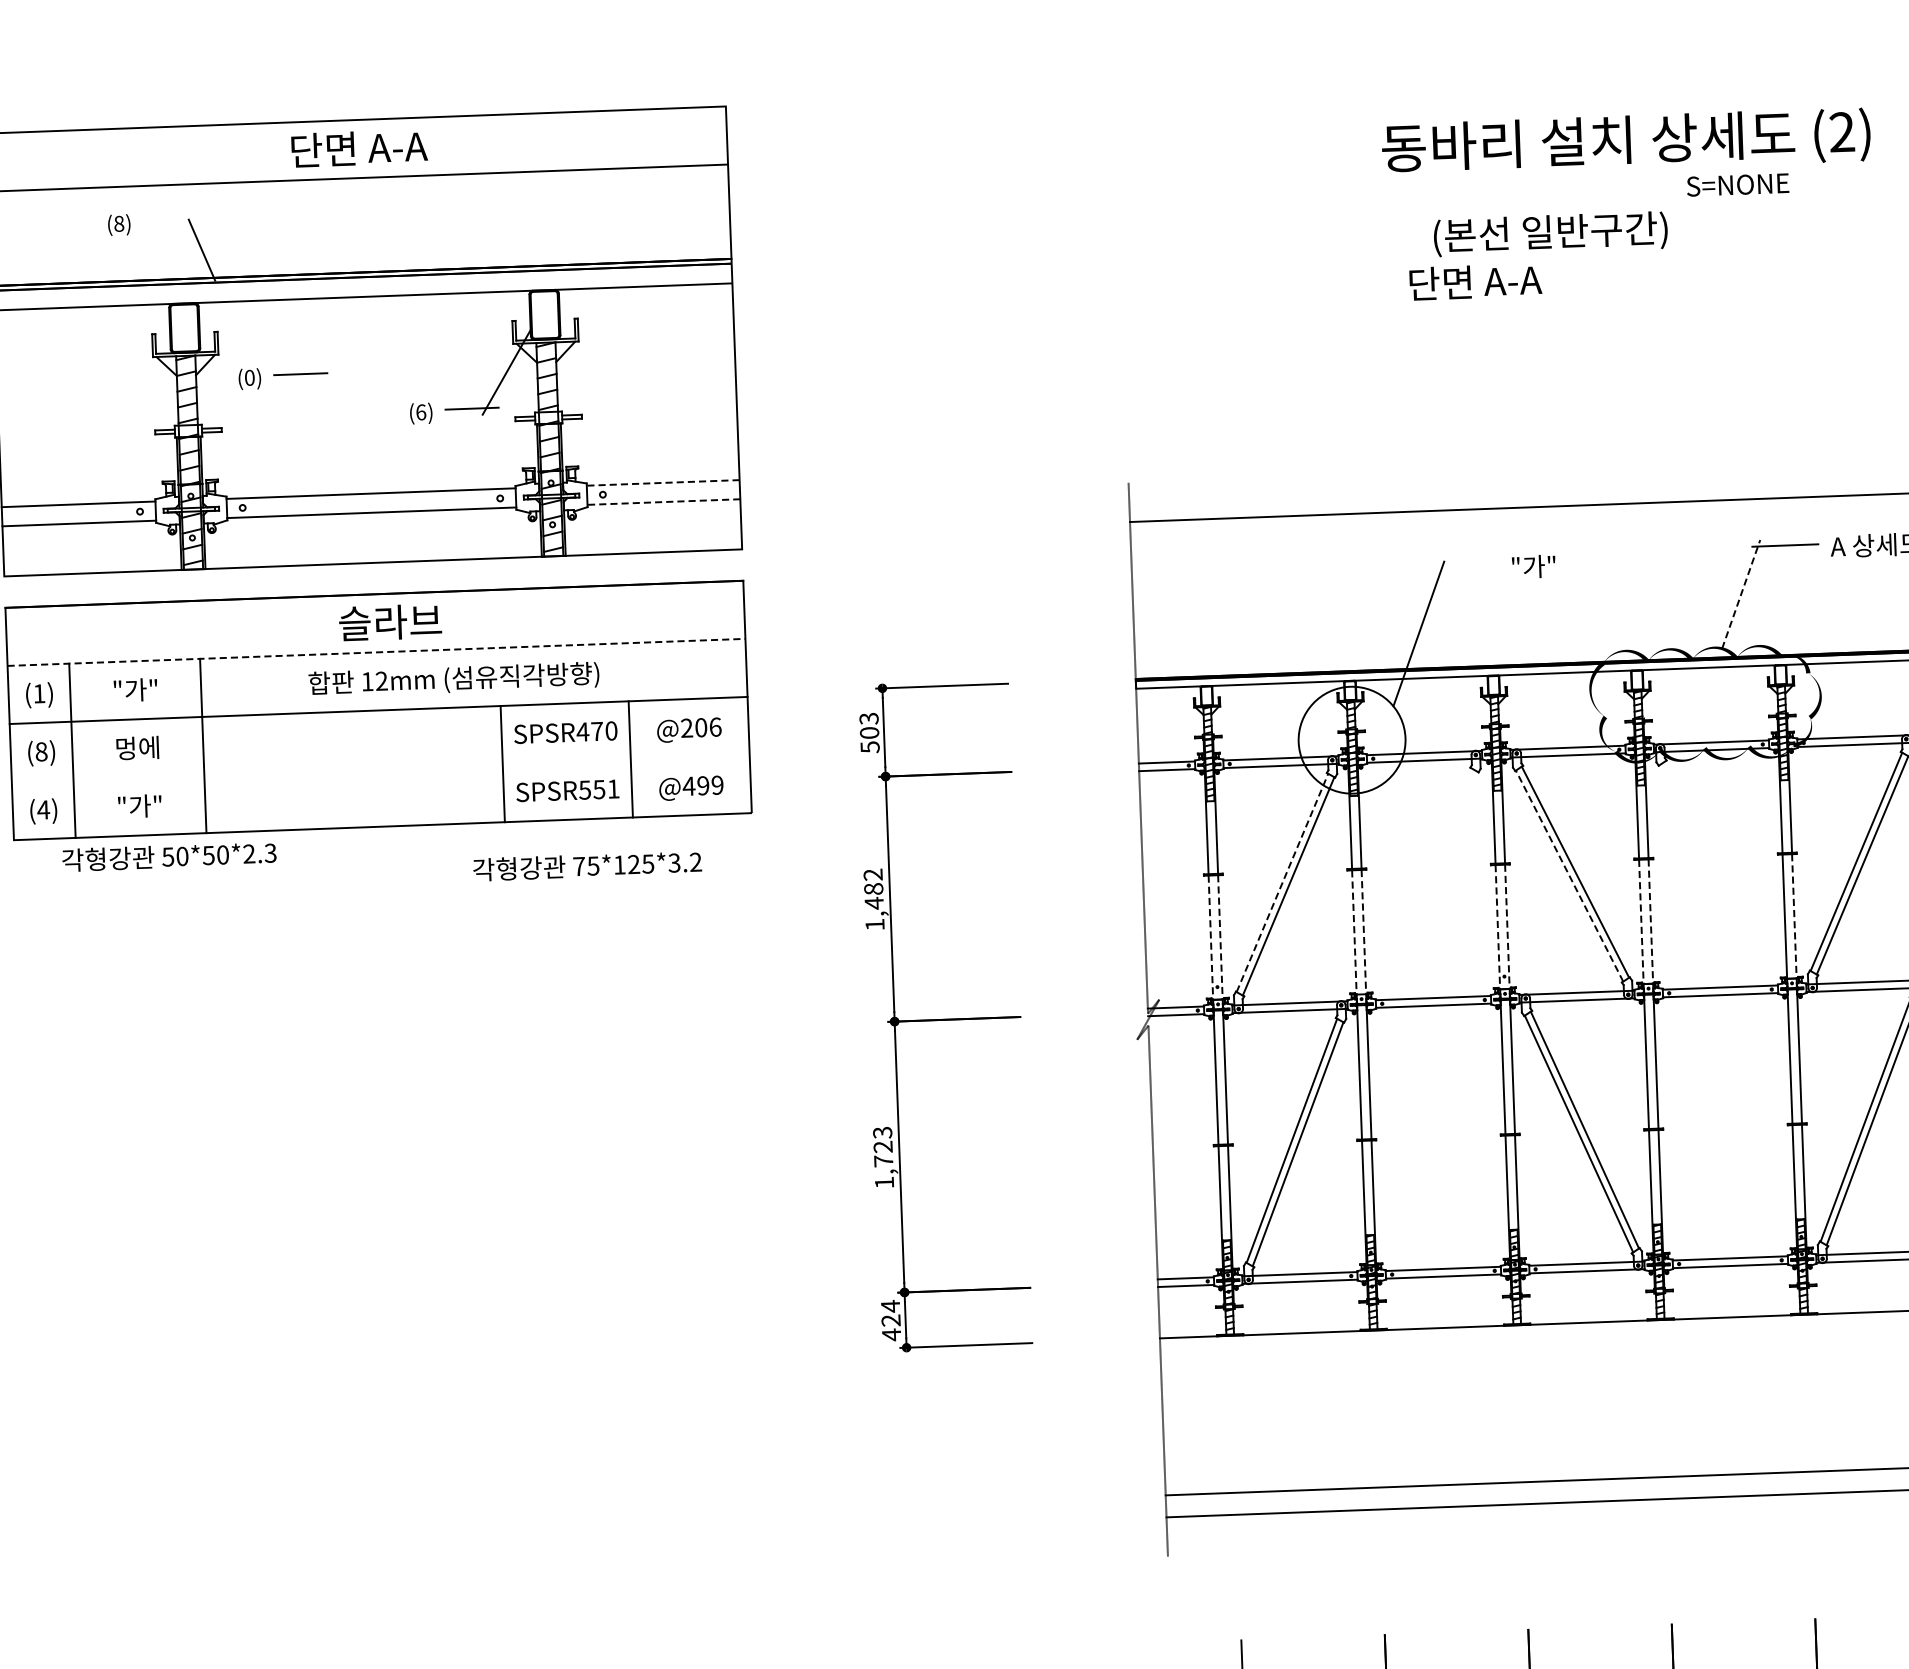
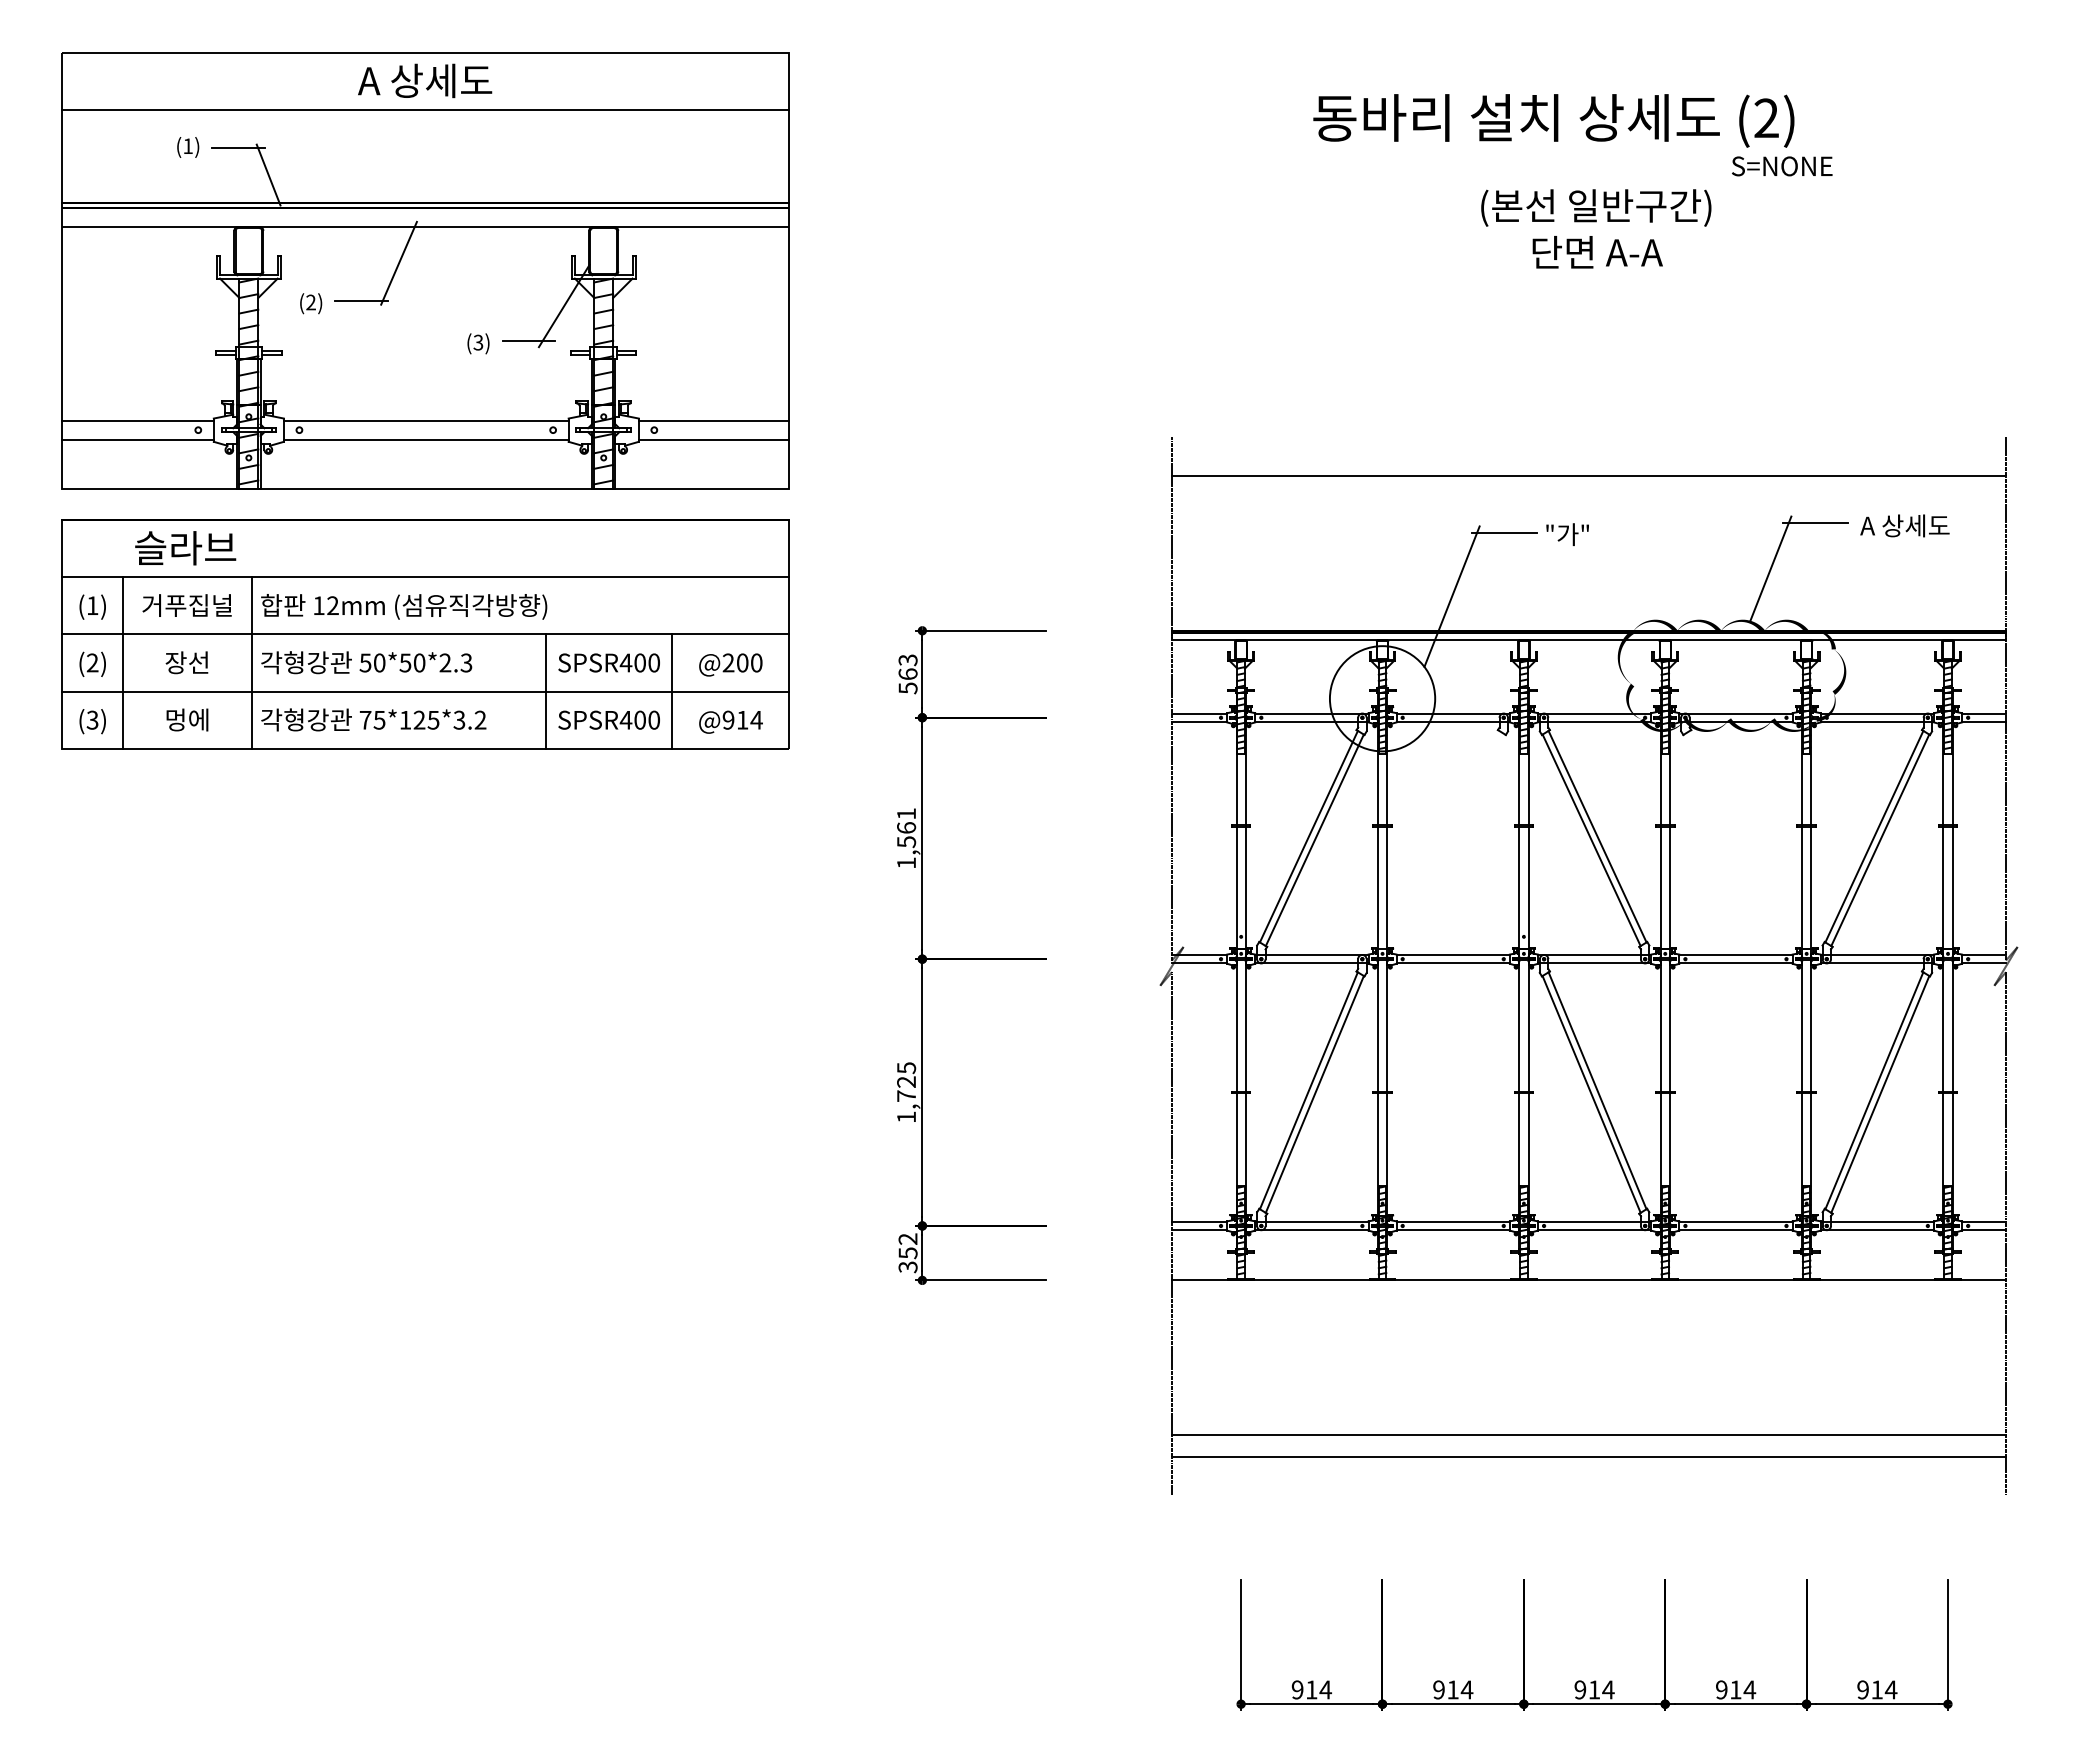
text: (1625, 142) -> (1553, 120), moved
text: (358, 148) -> (426, 80), 단면 A-A -> A 상세도
text: (118, 224) -> (187, 146), (8) -> (1)
line: (170, 224) -> (238, 148), added
text: (1475, 282) -> (1597, 252), moved
line: (337, 334) -> (398, 262), added
text: (249, 377) -> (310, 302), (0) -> (2)
text: (421, 412) -> (478, 342), (6) -> (3)
line: (662, 482) -> (713, 420), dashed -> solid
line: (663, 501) -> (713, 439), dashed -> solid
line: (1468, 566) -> (1503, 532), added
line: (1741, 594) -> (1770, 569), dashed -> solid
text: (390, 622) -> (185, 548), moved
line: (377, 652) -> (426, 577), dashed -> solid
text: (454, 679) -> (404, 606), moved
text: (134, 690) -> (186, 605), "가" -> 거푸집널
text: (715, 726) -> (756, 662), @206 -> @200
text: (597, 731) -> (640, 662), SPSR470 -> SPSR400
text: (868, 732) -> (907, 673), 503 -> 563
text: (136, 747) -> (186, 662), 멍에 -> 장선
text: (41, 751) -> (92, 662), (8) -> (2)
line: (380, 768) -> (425, 691), added
text: (703, 785) -> (742, 719), @499 -> @914
text: (598, 788) -> (639, 719), SPSR551 -> SPSR400
text: (139, 805) -> (187, 719), "가" -> 멍에
text: (43, 809) -> (92, 719), (4) -> (3)
text: (169, 856) -> (366, 662), moved
text: (587, 865) -> (373, 719), moved
line: (1569, 876) -> (1591, 840), dashed -> solid
line: (1282, 882) -> (1308, 836), dashed -> solid
text: (873, 889) -> (906, 828), 1,482 -> 1,561
line: (1794, 916) -> (1811, 888), dashed -> solid
line: (1641, 922) -> (1660, 888), dashed -> solid
line: (1650, 922) -> (1669, 888), dashed -> solid
line: (1498, 927) -> (1519, 888), dashed -> solid
line: (1507, 927) -> (1528, 888), dashed -> solid
line: (1354, 932) -> (1377, 888), dashed -> solid
line: (1364, 932) -> (1387, 888), dashed -> solid
line: (1220, 937) -> (1245, 888), dashed -> solid
line: (1210, 938) -> (1236, 888), dashed -> solid
text: (882, 1132) -> (906, 1067), 1,723 -> 1,725
text: (890, 1319) -> (907, 1252), 424 -> 352

